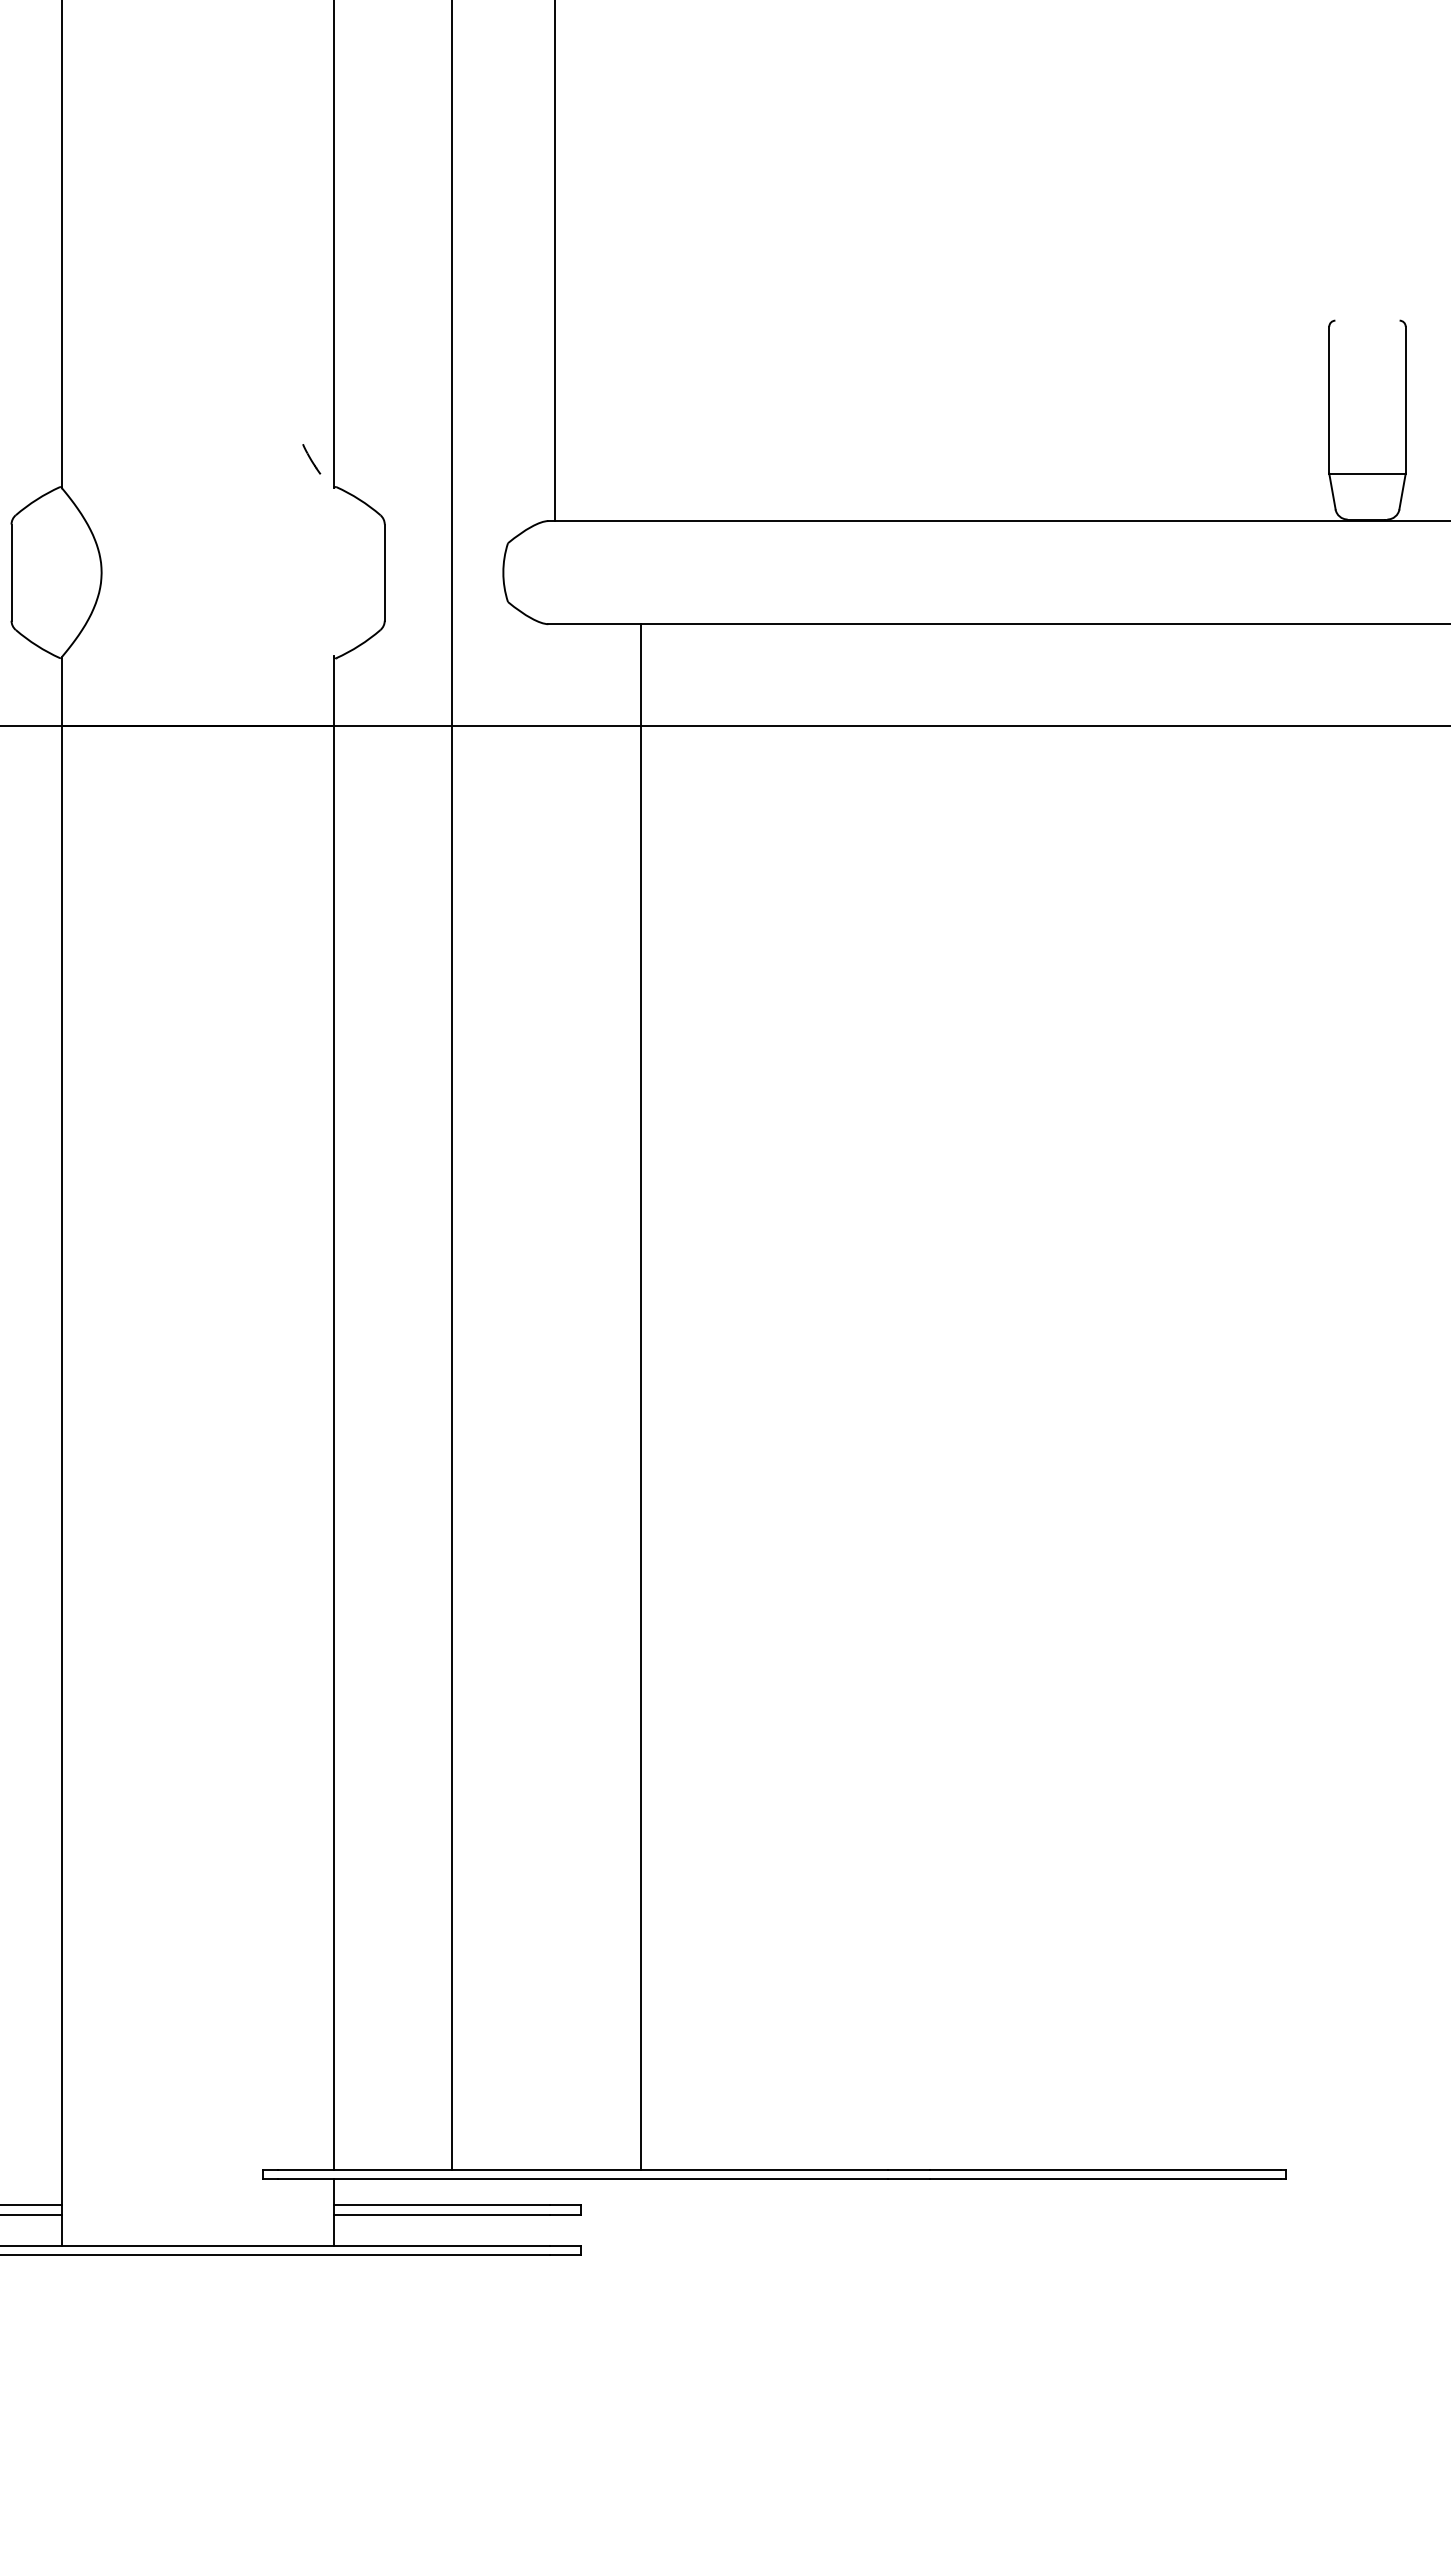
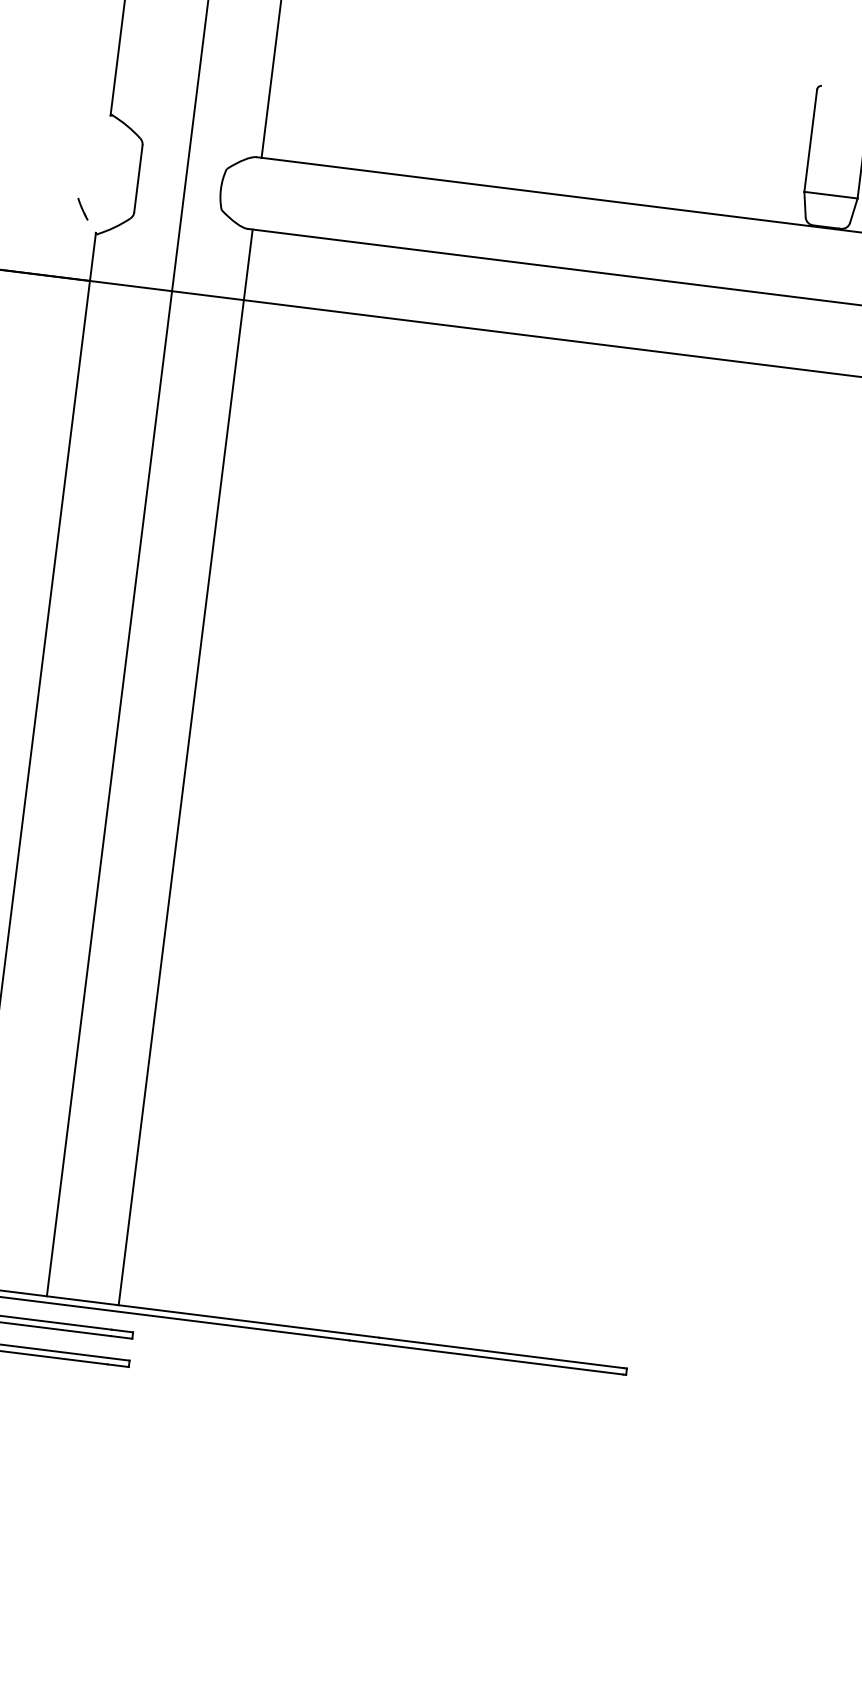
line: (311, 459) -> (82, 209), moved
line: (641, 1396) -> (185, 767), moved

